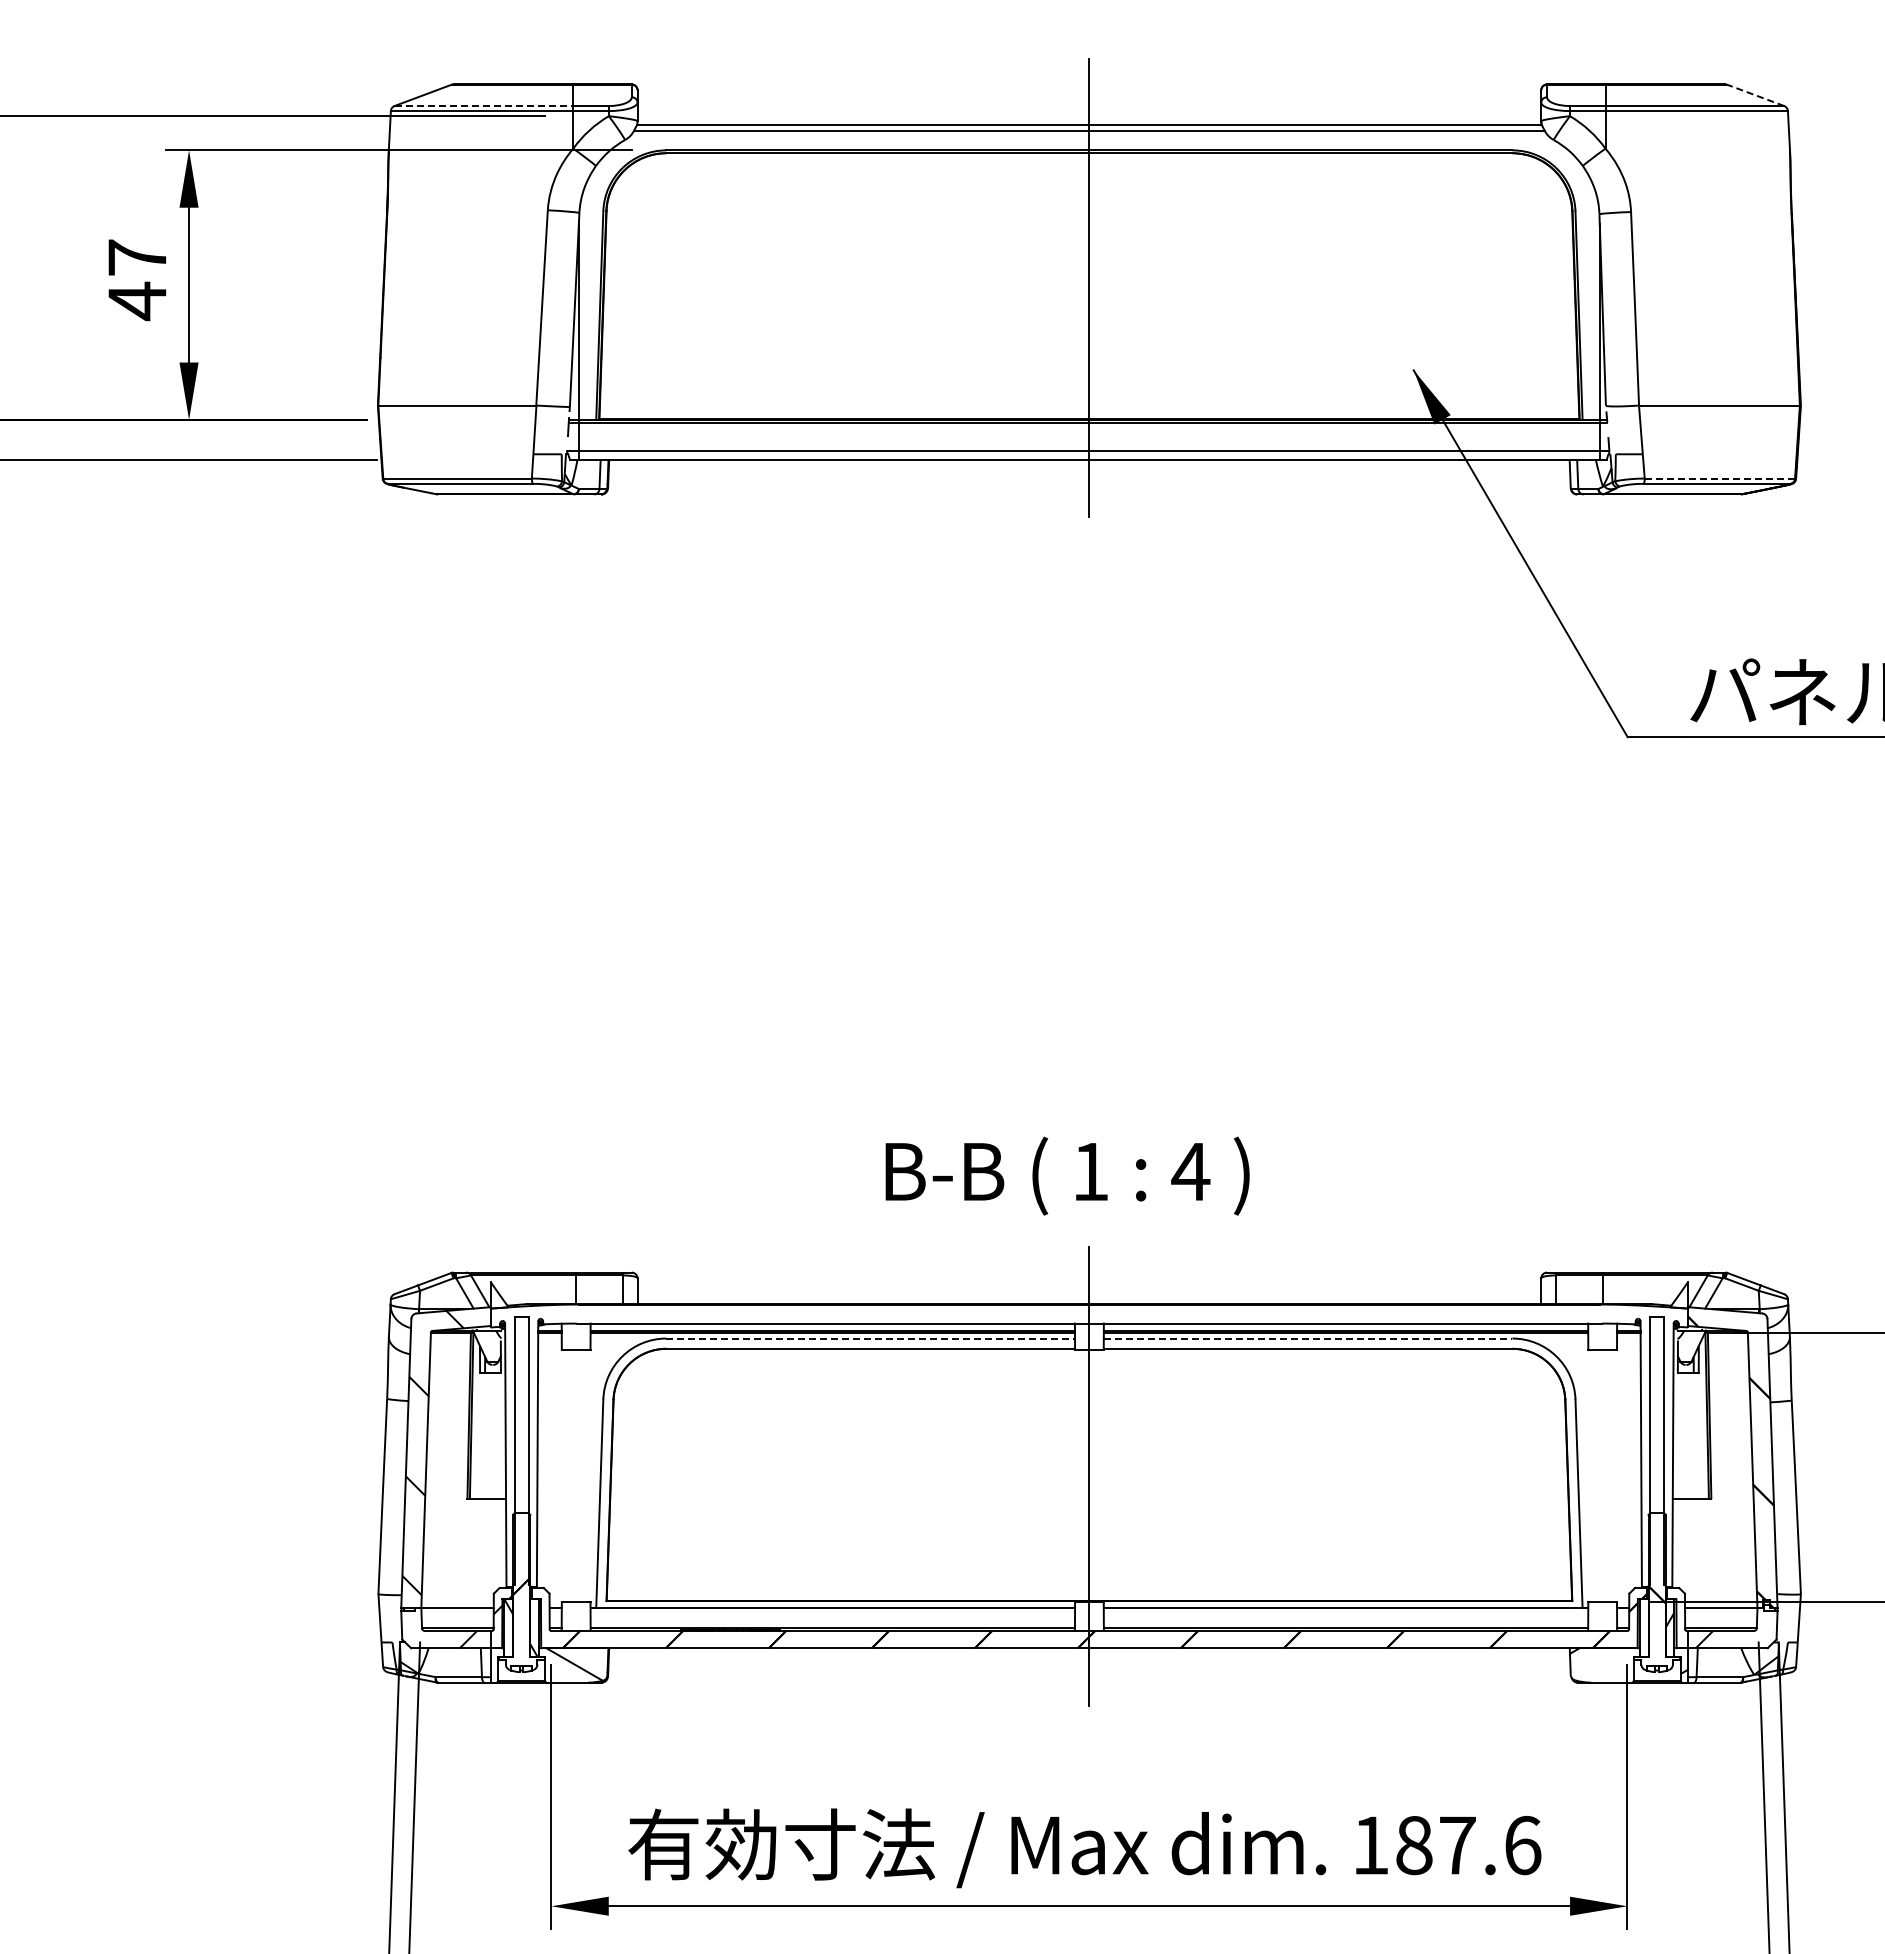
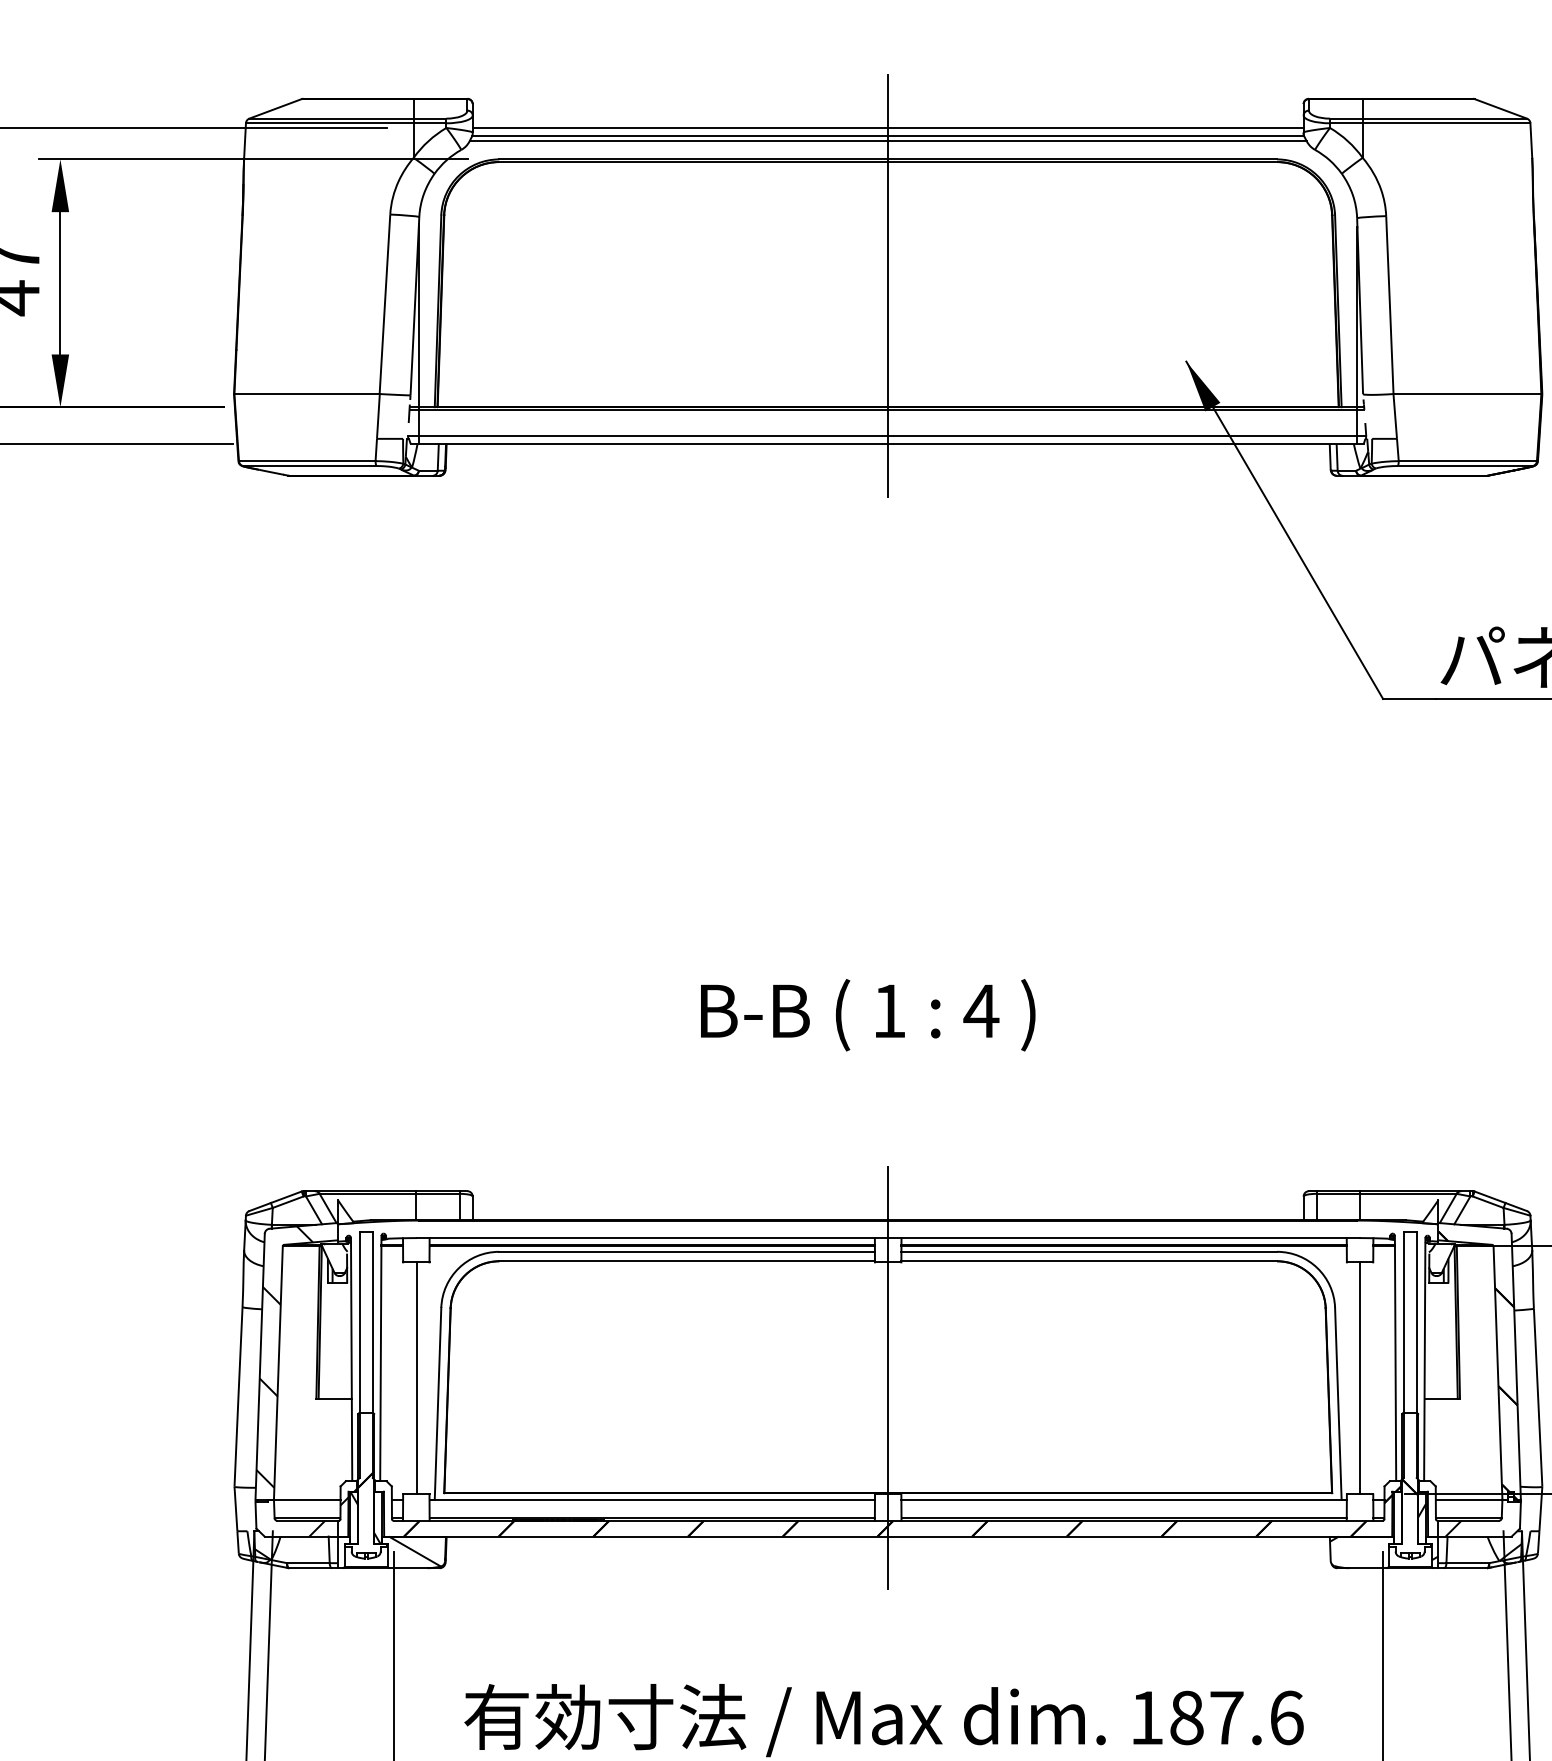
line: (1755, 95) -> (1500, 108), dashed -> solid
line: (484, 106) -> (332, 119), dashed -> solid
line: (1089, 115) -> (888, 127), added
line: (1720, 478) -> (1468, 461), dashed -> solid
text: (1067, 1175) -> (868, 1014), moved
line: (871, 1338) -> (687, 1251), dashed -> solid
line: (1308, 1338) -> (1089, 1251), dashed -> solid
line: (576, 1476) -> (416, 1378), added
line: (1602, 1476) -> (1359, 1378), added

